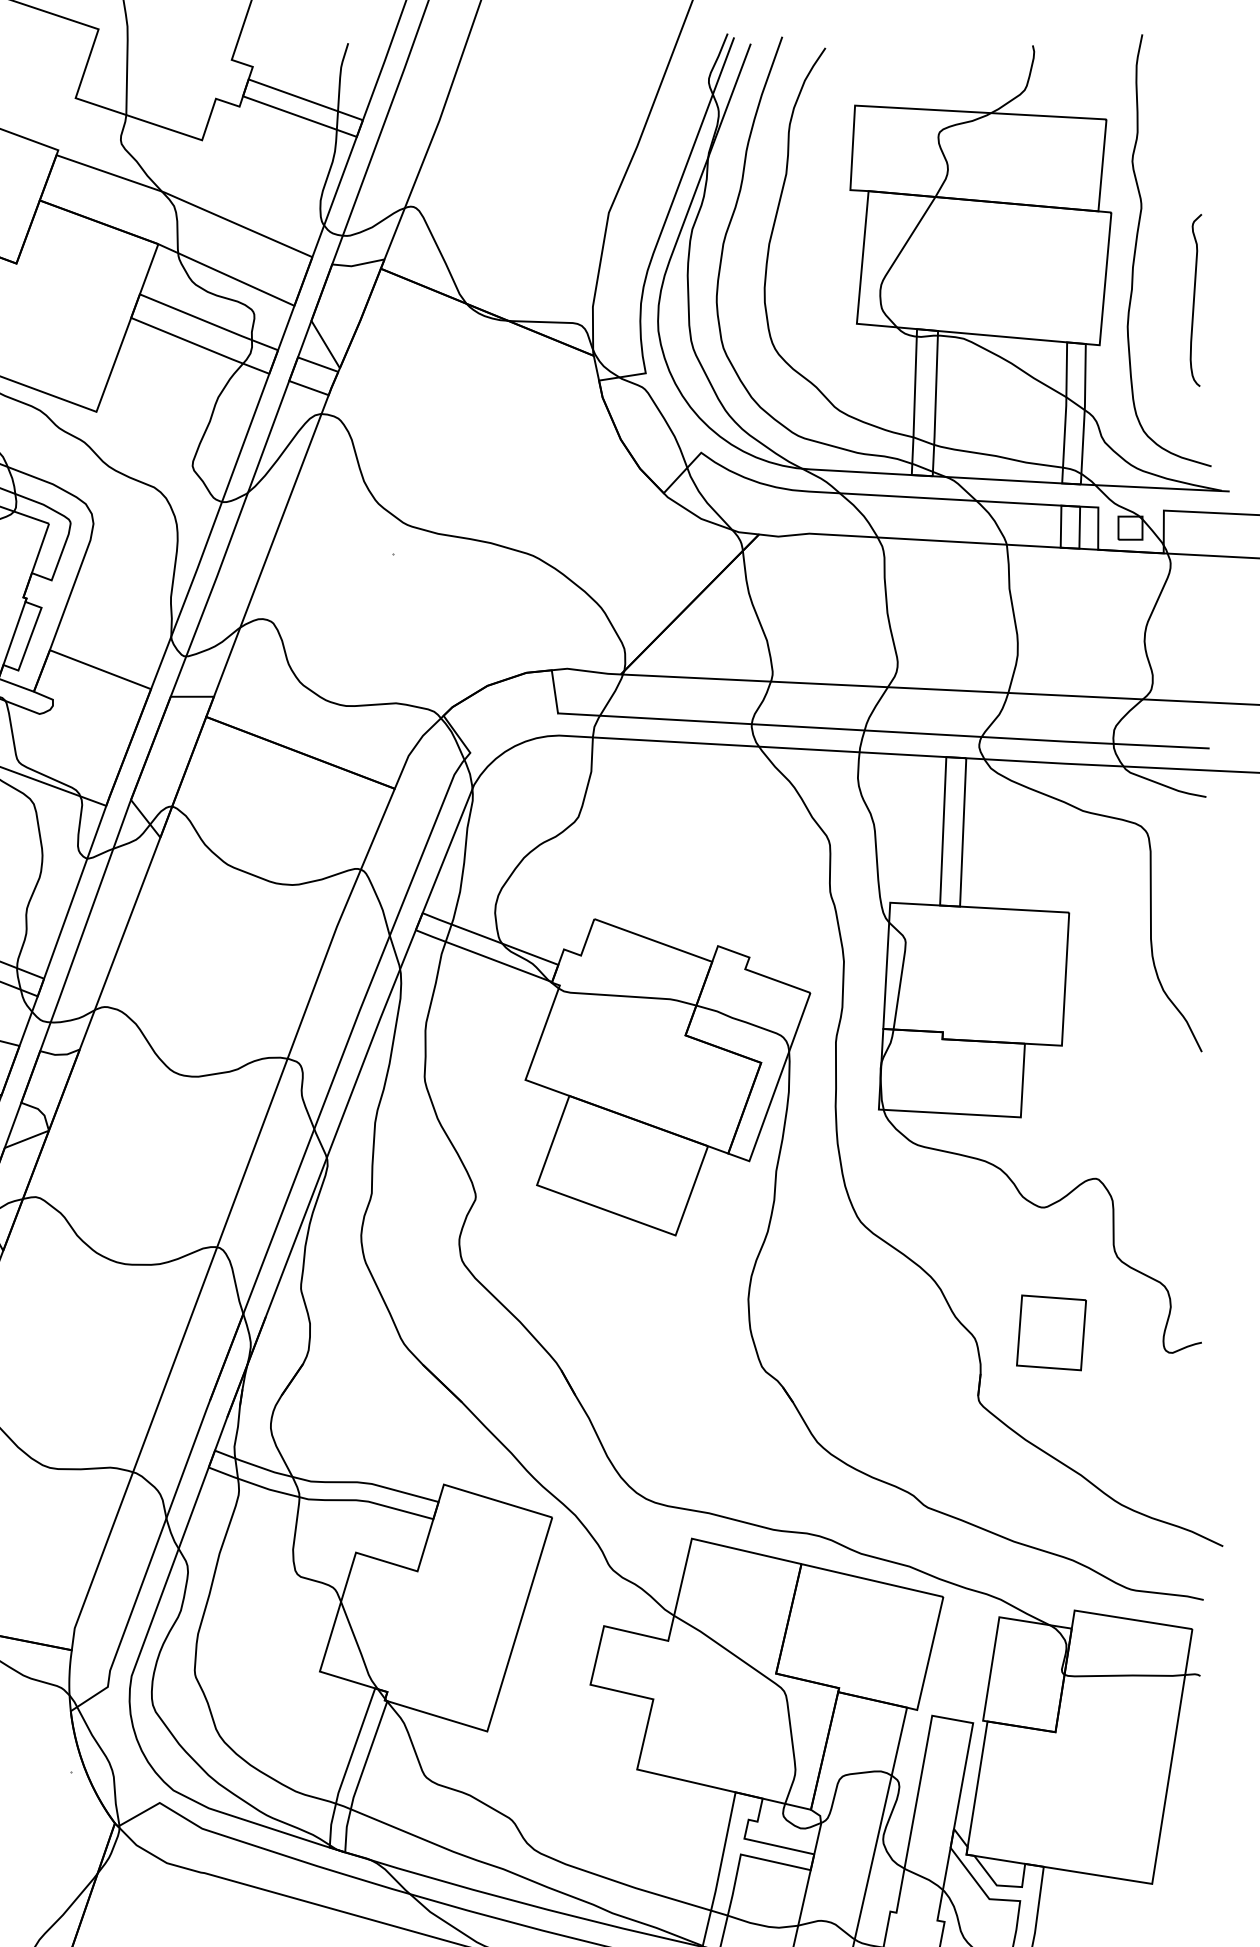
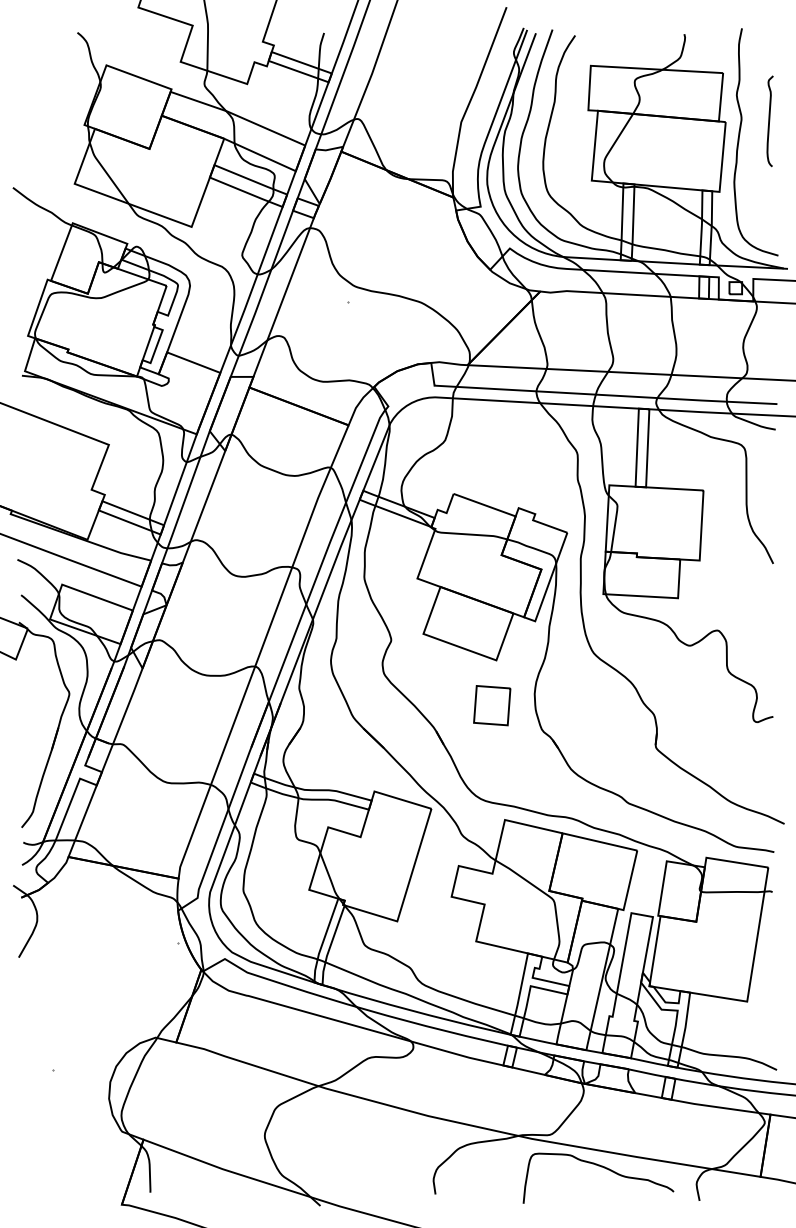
curve: (1194, 300) -> (769, 121), moved
part: (1052, 1332) -> (492, 705), moved

